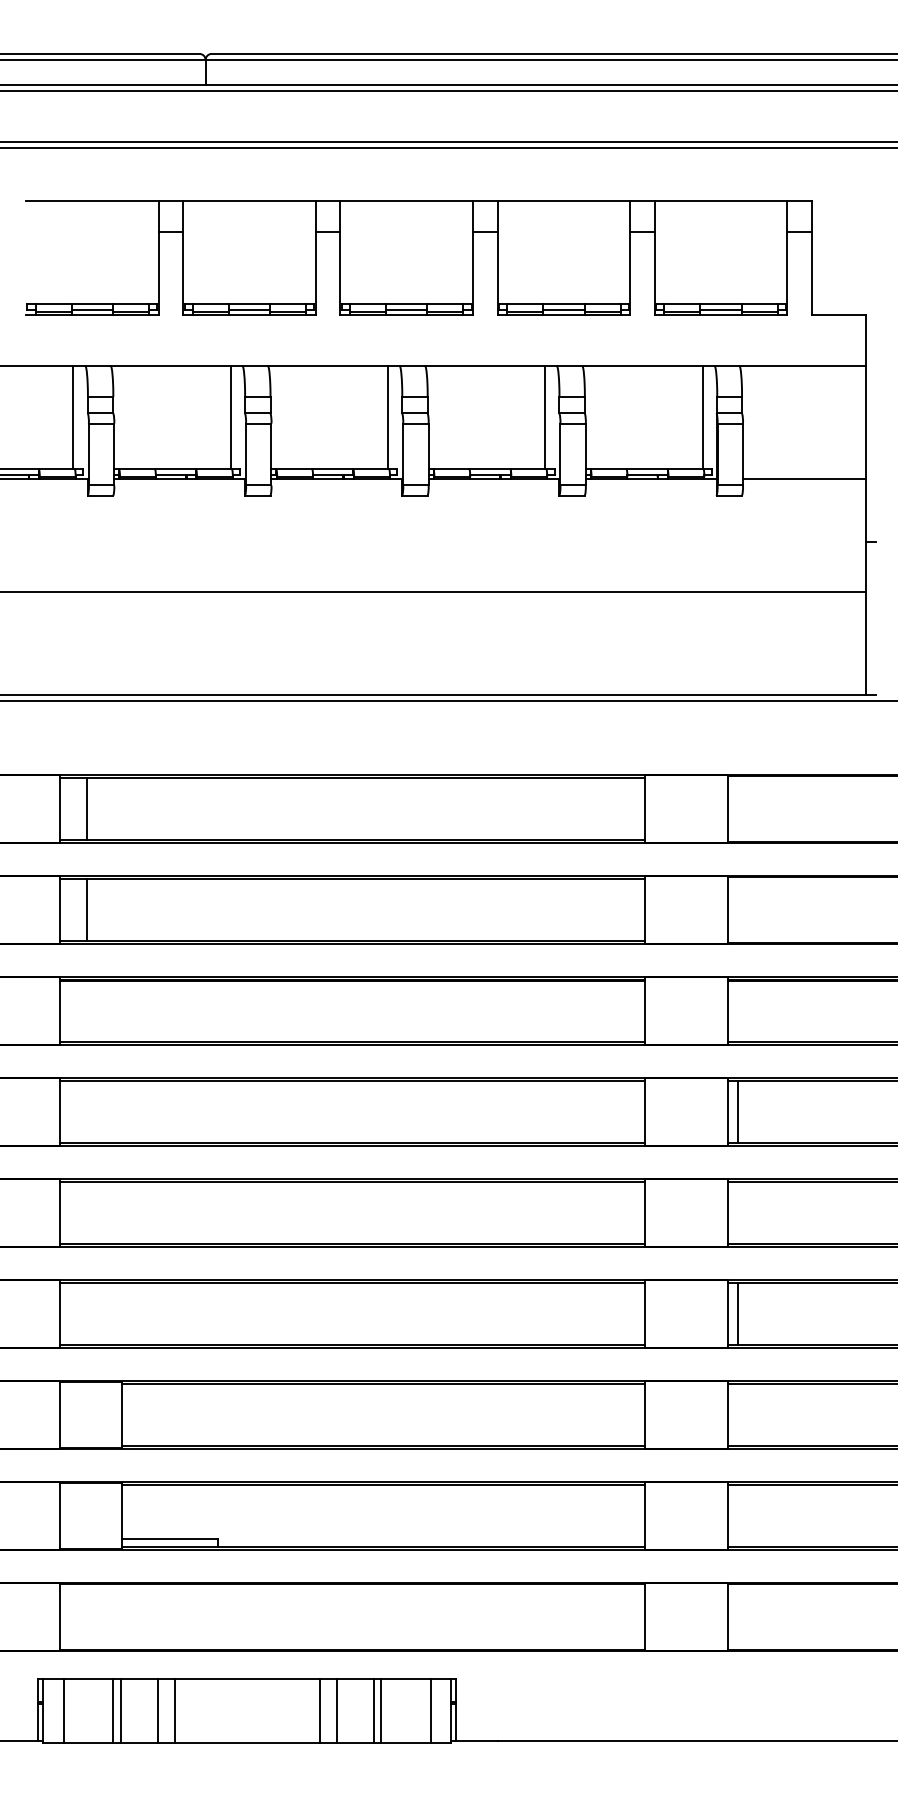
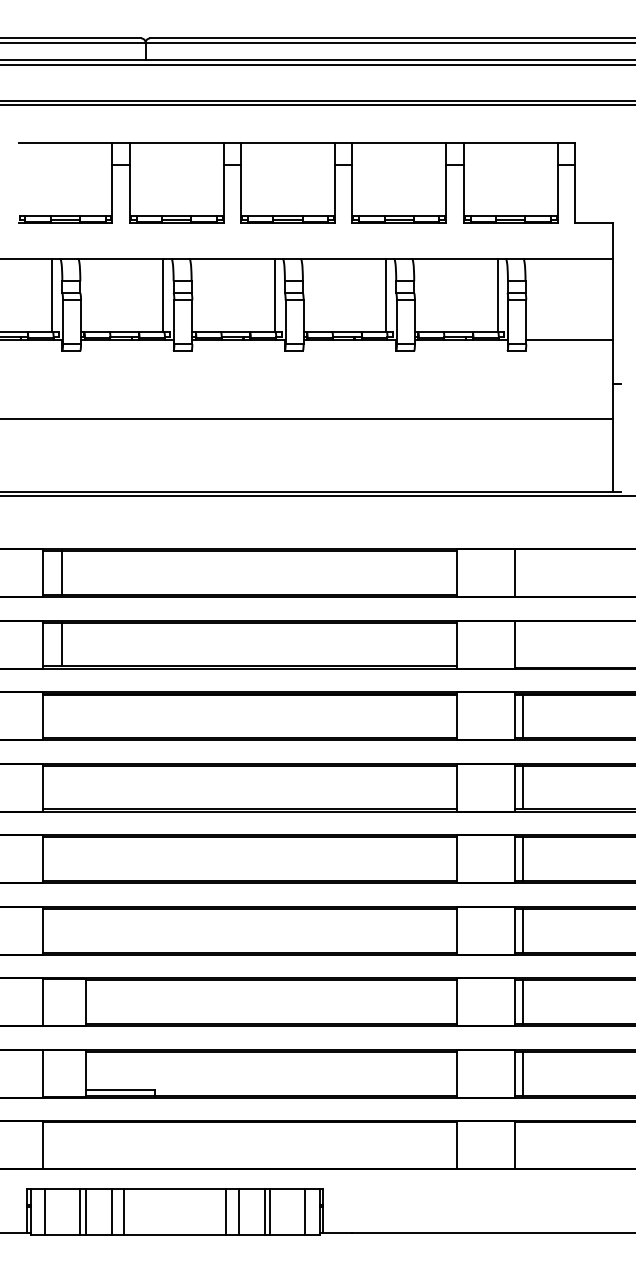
line: (737, 1010) -> (522, 715), added
line: (737, 1212) -> (522, 858), added
line: (737, 1414) -> (522, 1001), added
line: (737, 1515) -> (522, 1073), added

